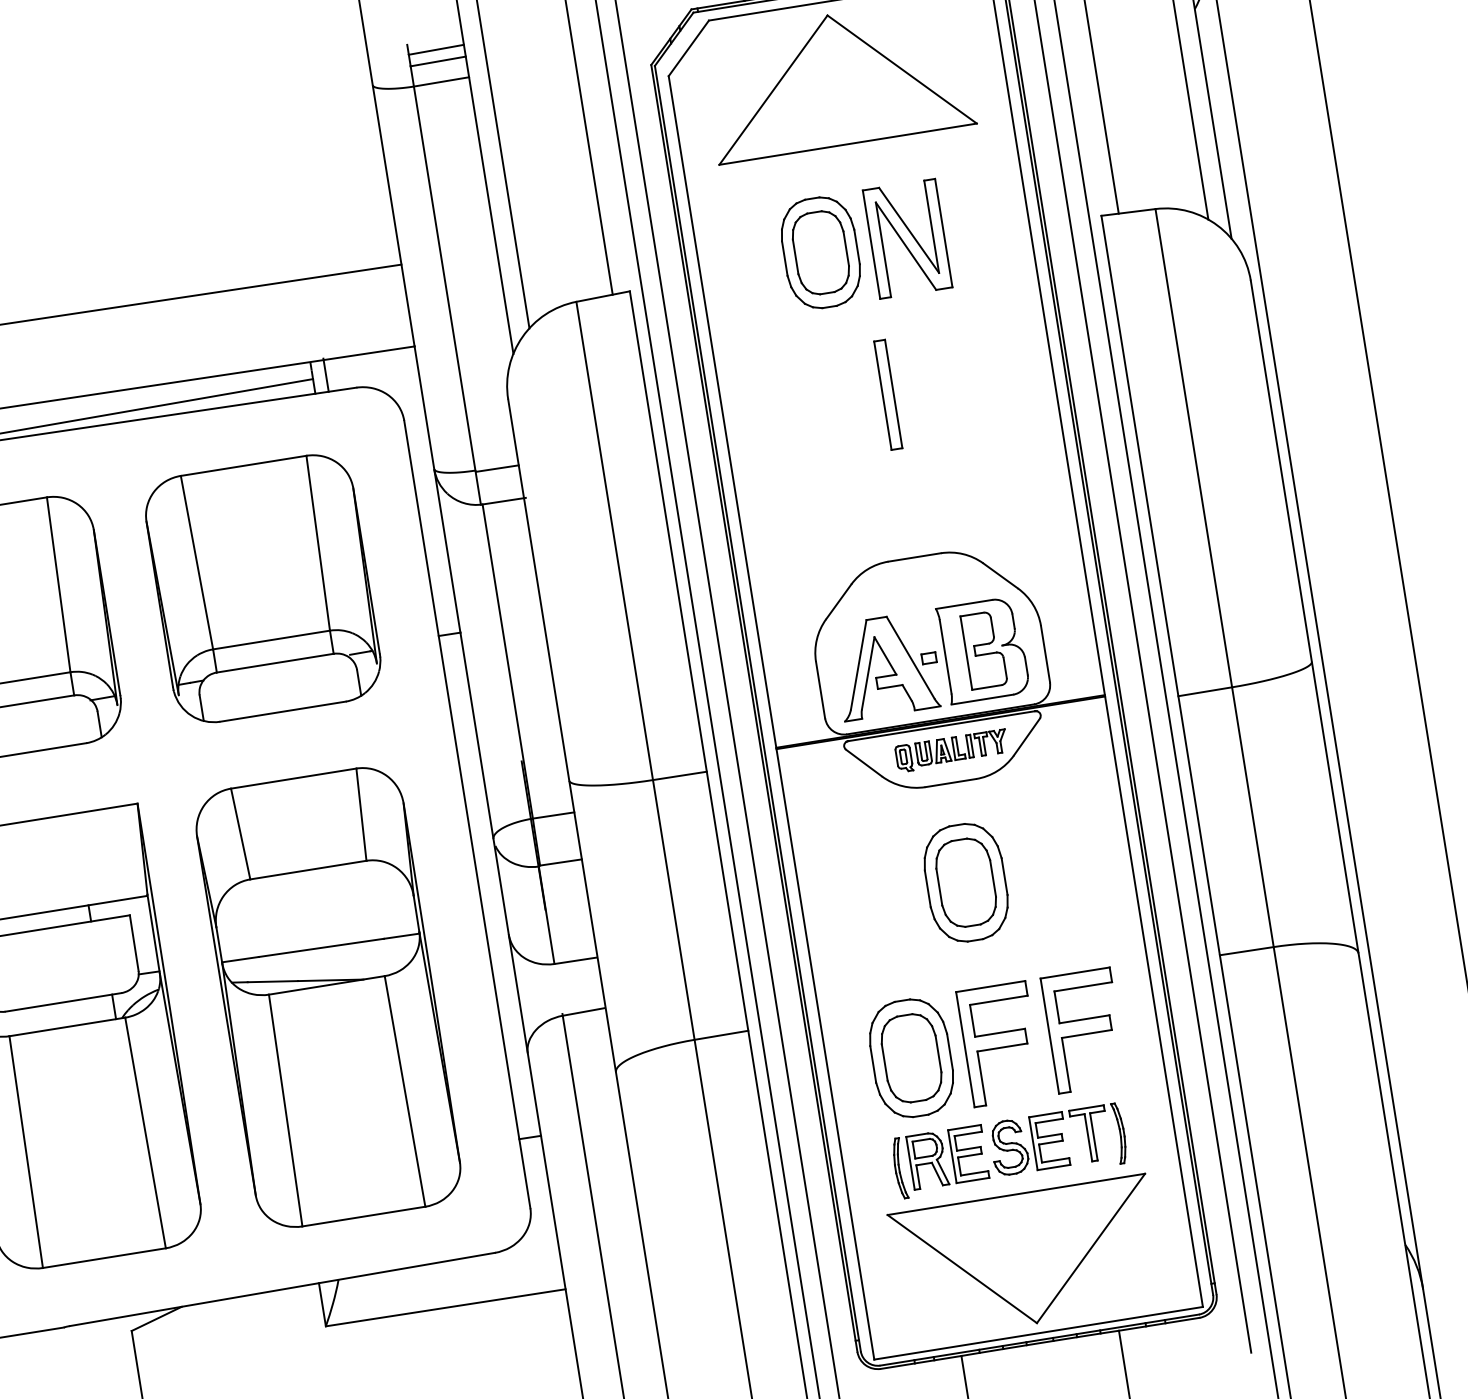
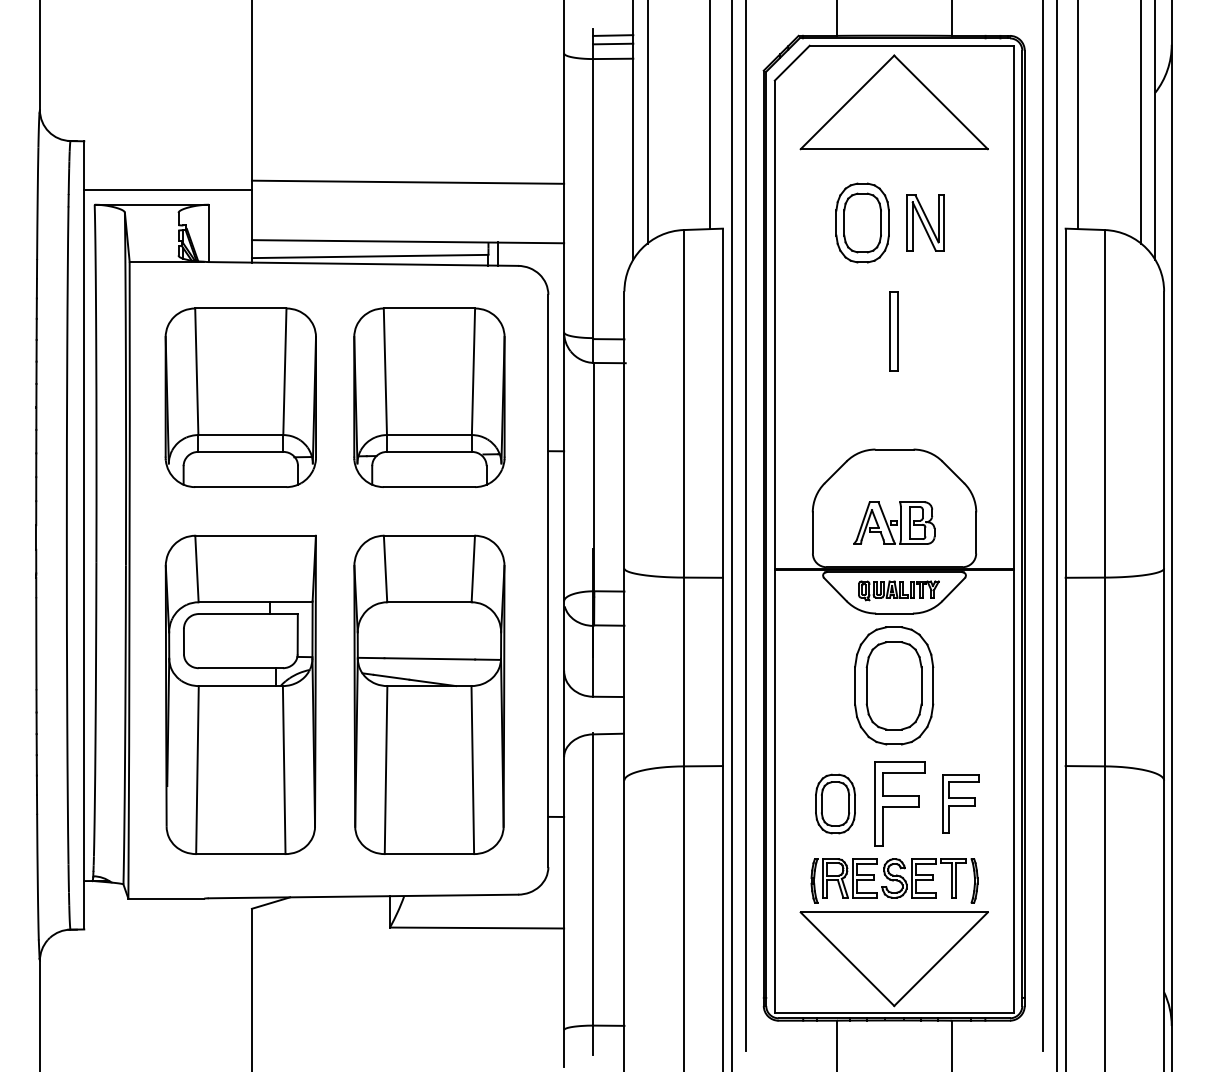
part: (907, 238) -> (925, 222), size x0.7
part: (930, 657) -> (894, 522), size x0.6
part: (965, 882) -> (893, 685), size x1.4
part: (1083, 1029) -> (960, 803), size x0.7
part: (911, 1057) -> (835, 803), size x0.7

